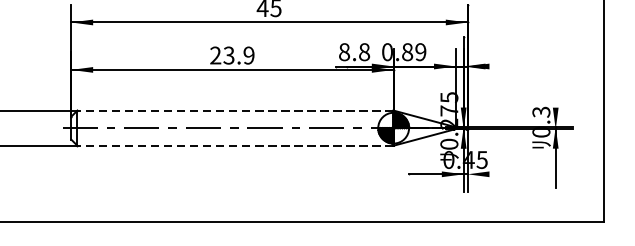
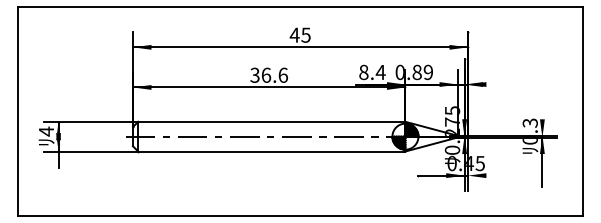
text: (364, 52) -> (380, 72), 8.8 -> 8.4
text: (231, 54) -> (268, 74), 23.9 -> 36.6
line: (235, 110) -> (271, 121), dashed -> solid
line: (235, 145) -> (271, 151), dashed -> solid

